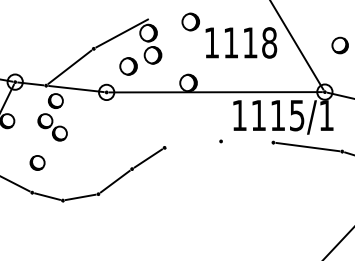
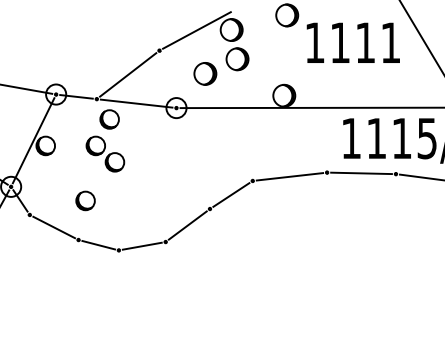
text: (269, 42) -> (390, 42), 1118 -> 1111
line: (247, 141) -> (361, 172), added
line: (192, 144) -> (289, 176), added

